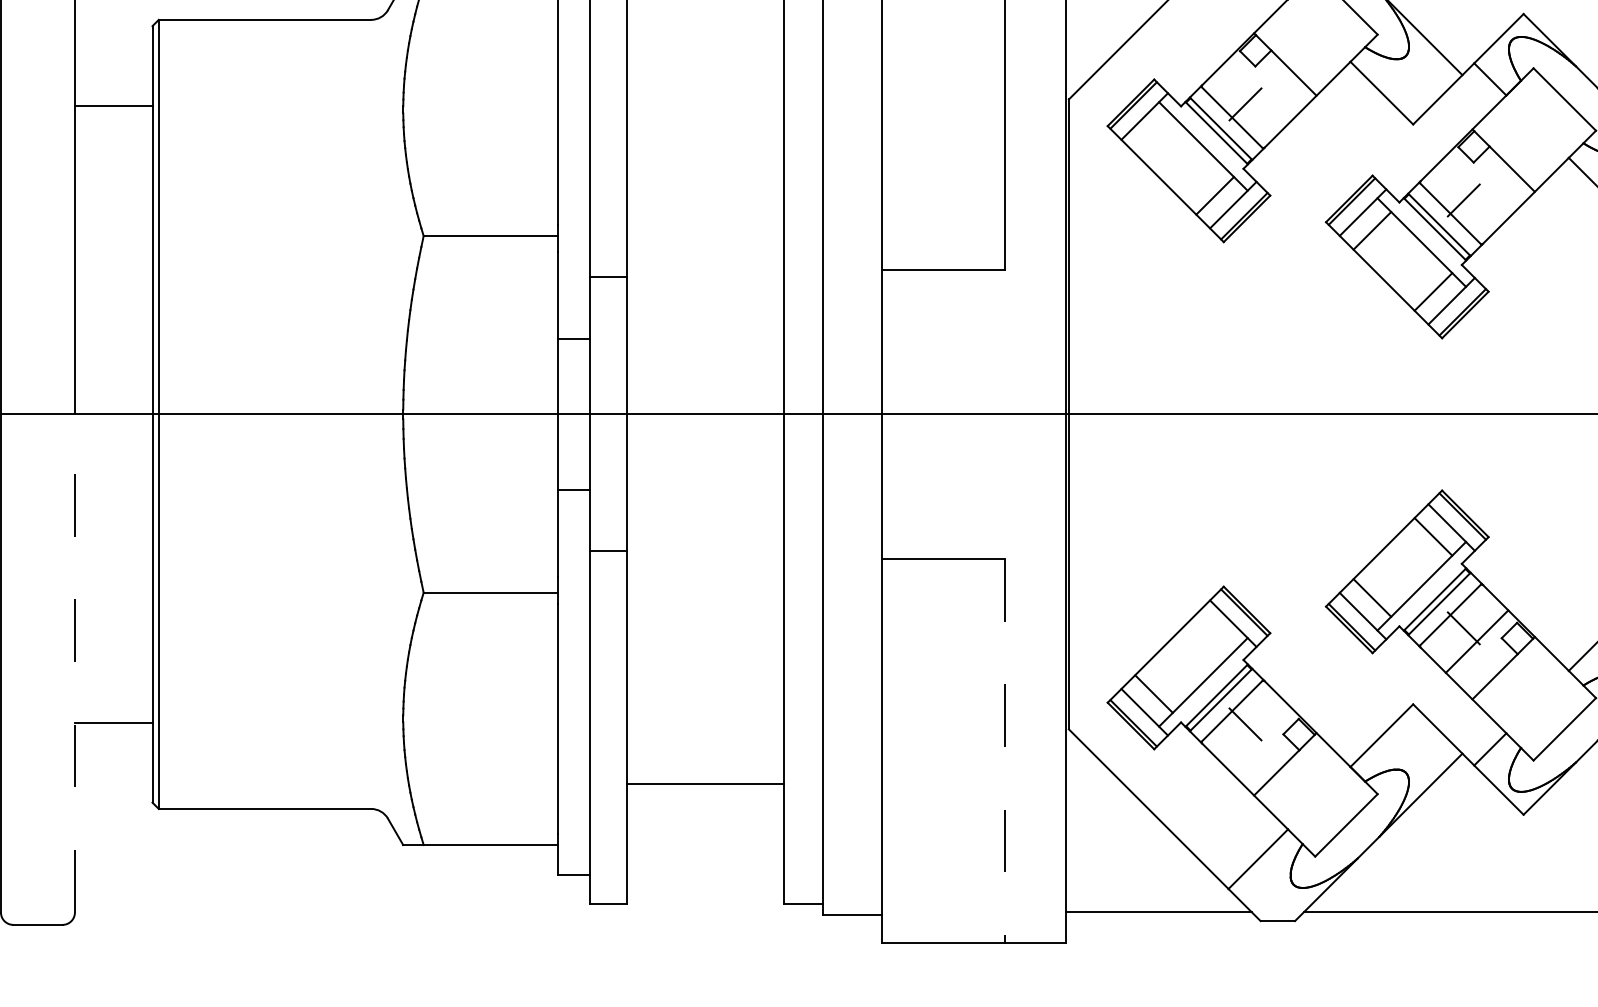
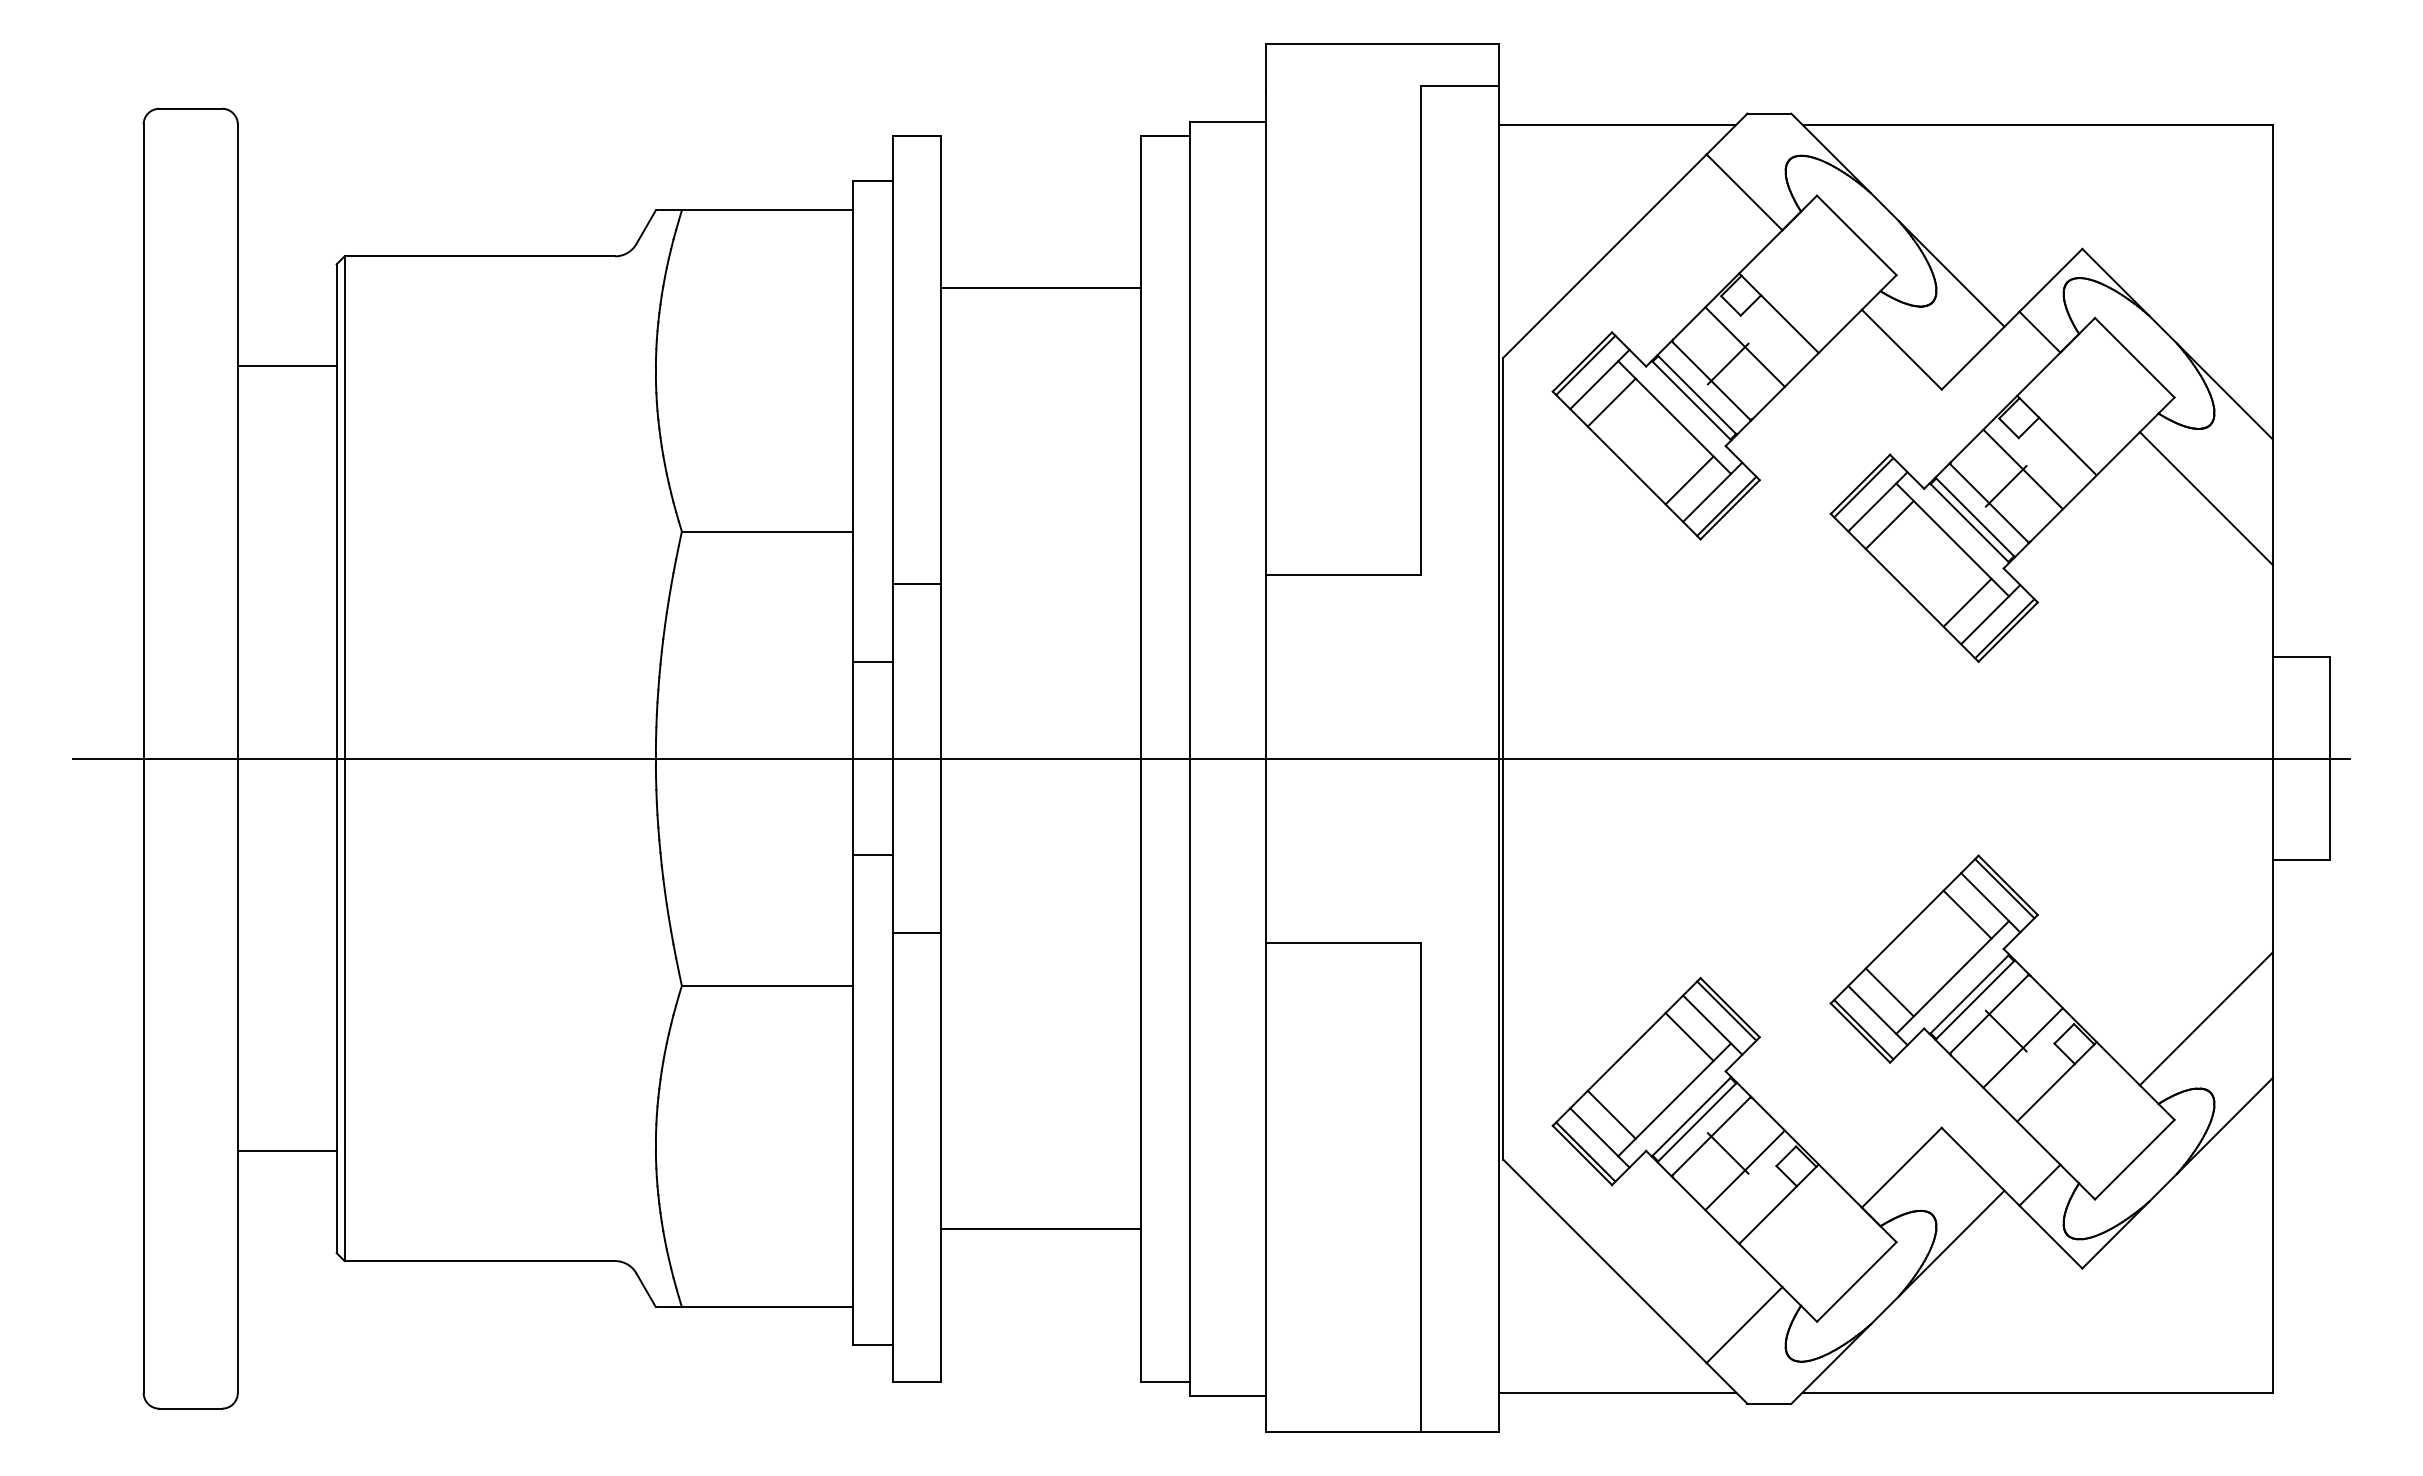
line: (705, 45) -> (1040, 288), added
line: (1258, 90) -> (1744, 346), added
line: (1153, 134) -> (1611, 402), added
line: (1476, 187) -> (2022, 469), added
line: (1215, 632) -> (1689, 1036), added
line: (74, 663) -> (237, 1075), dashed -> solid
line: (1258, 737) -> (1744, 1170), added
line: (1004, 751) -> (1421, 1187), dashed -> solid

